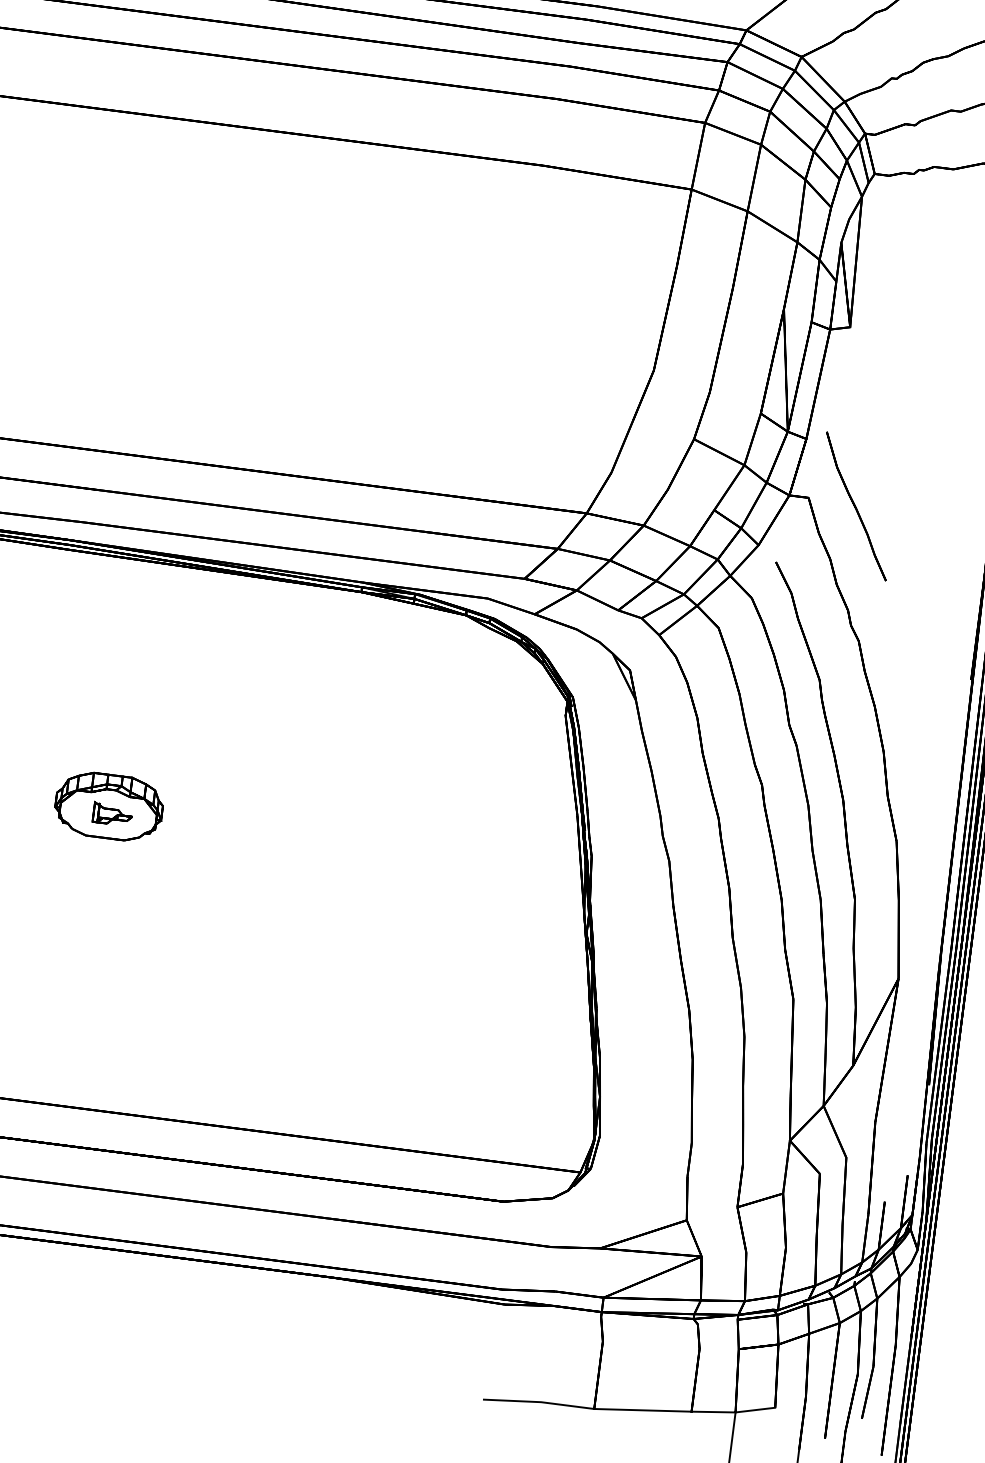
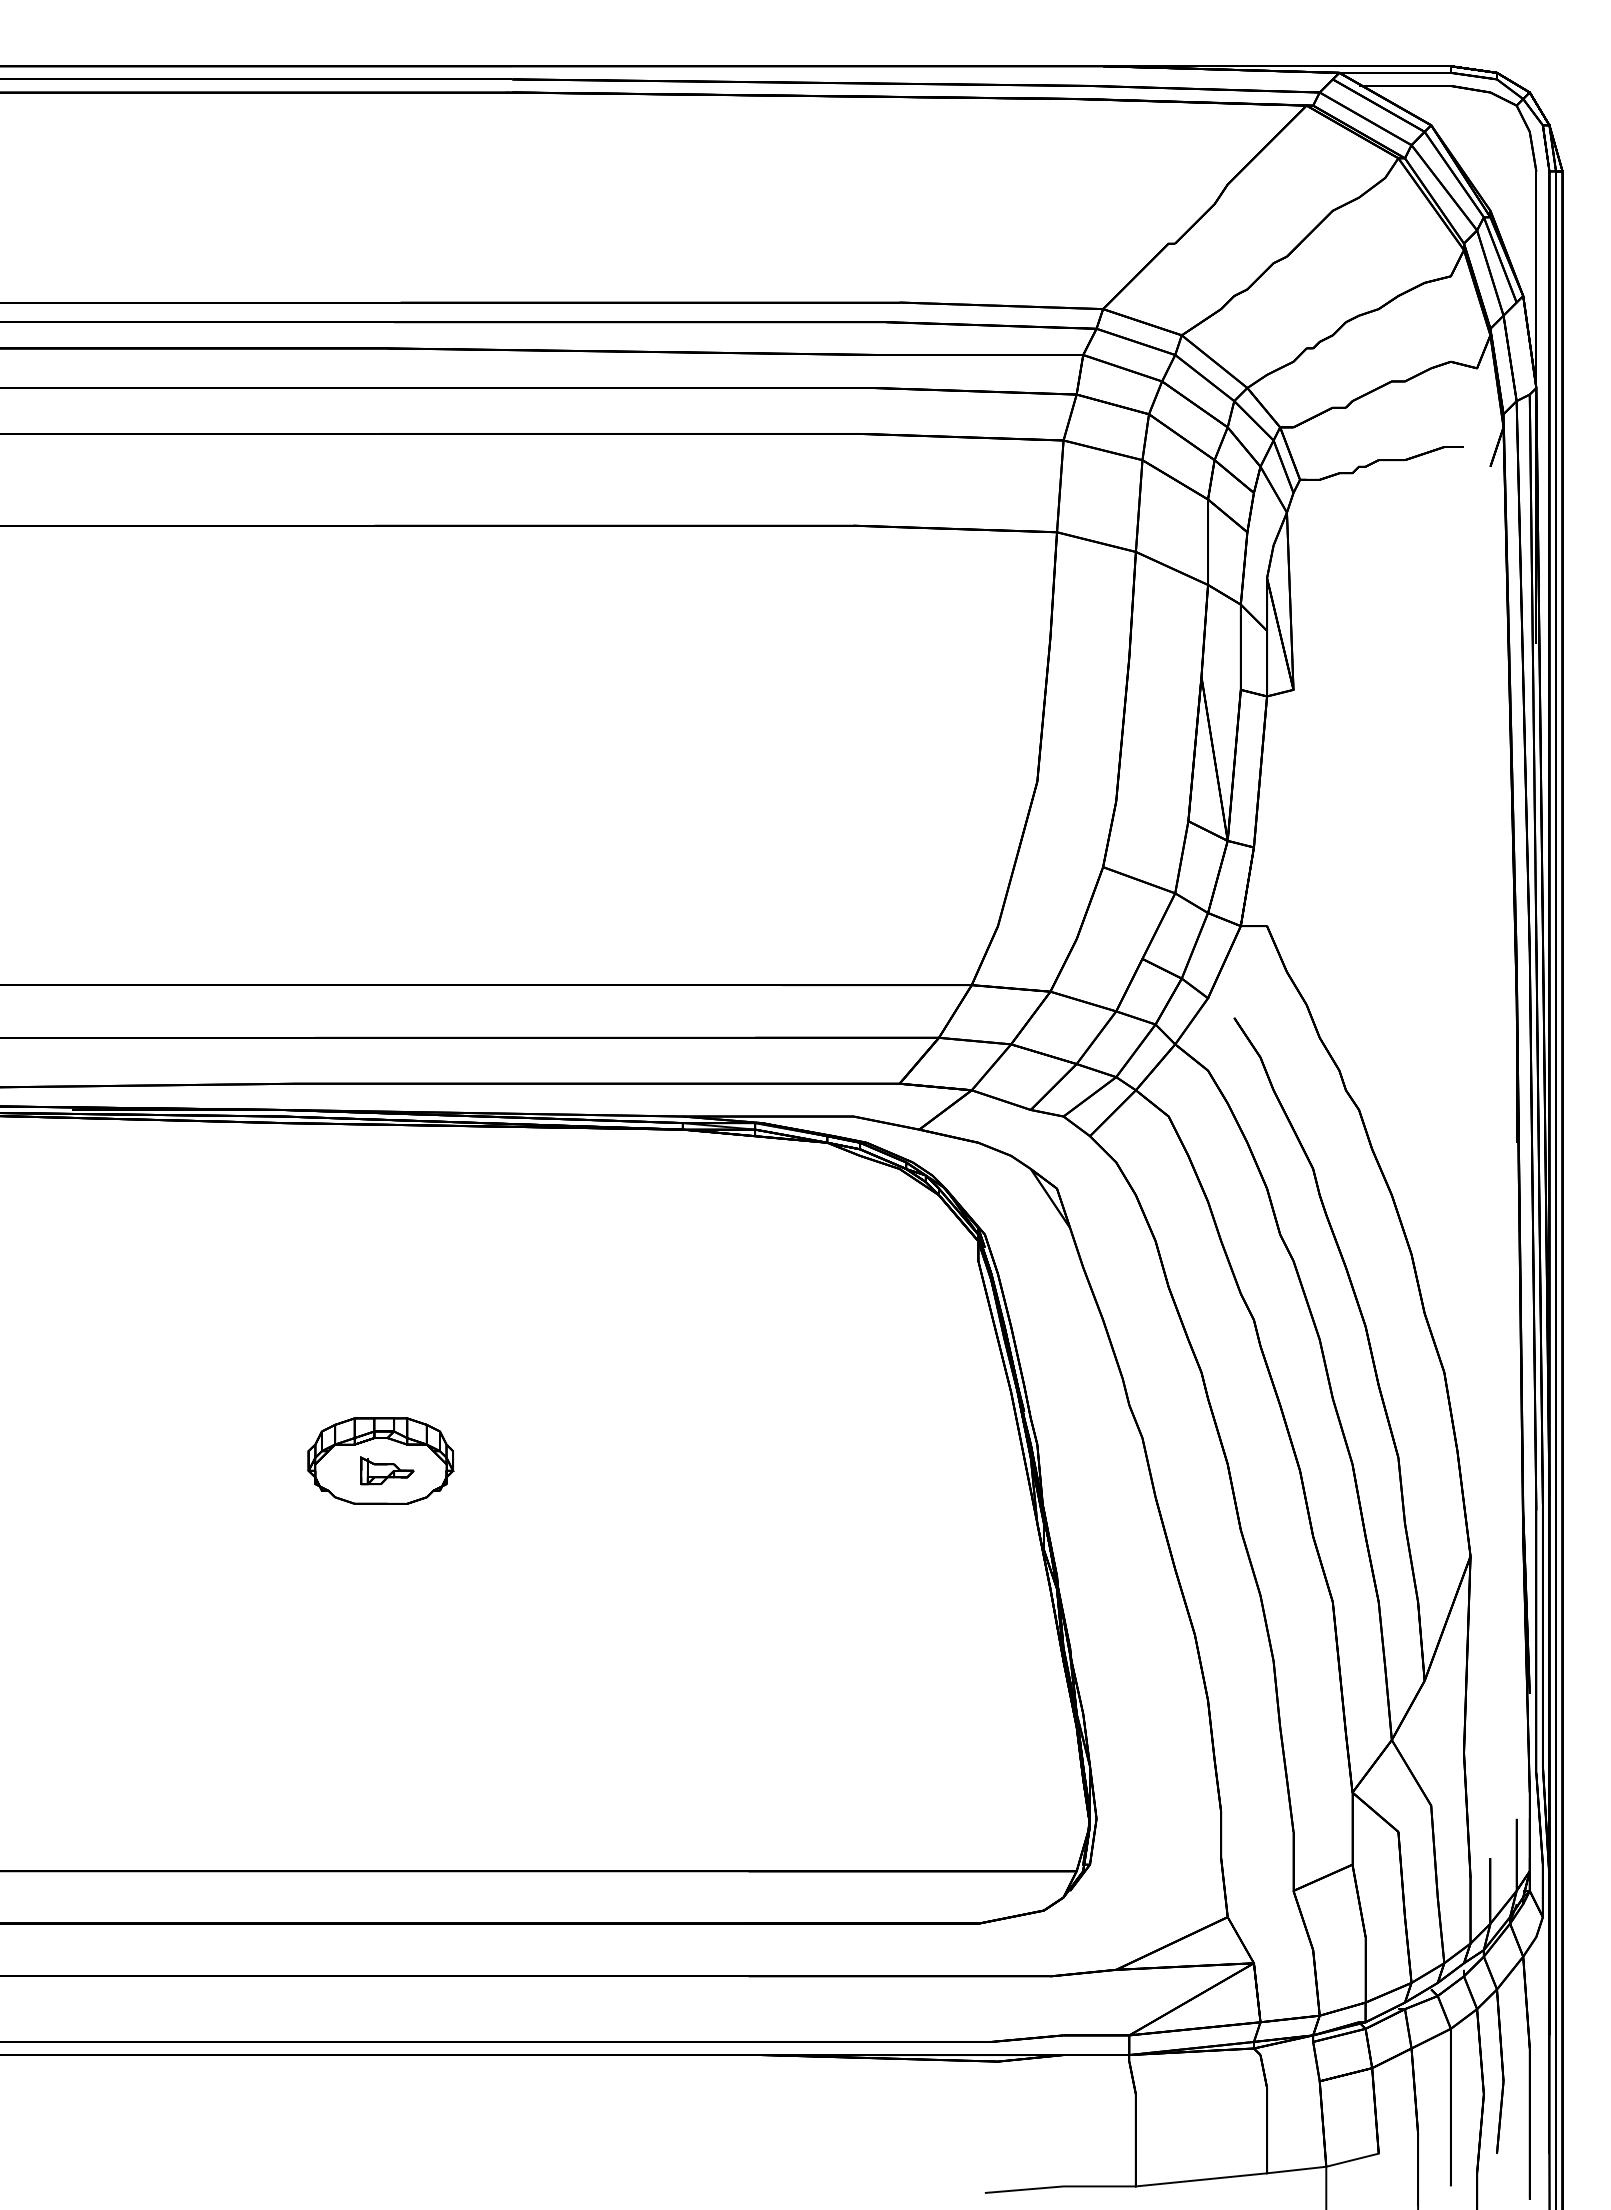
part: (856, 506) -> (1332, 929), removed

